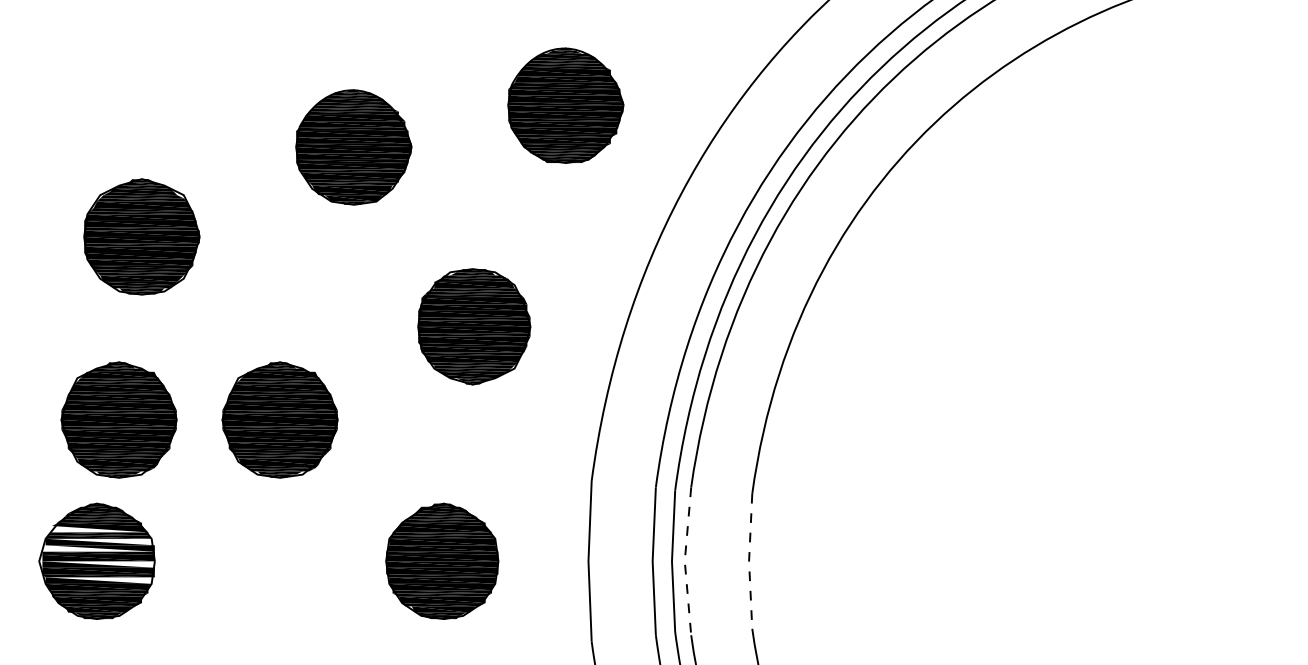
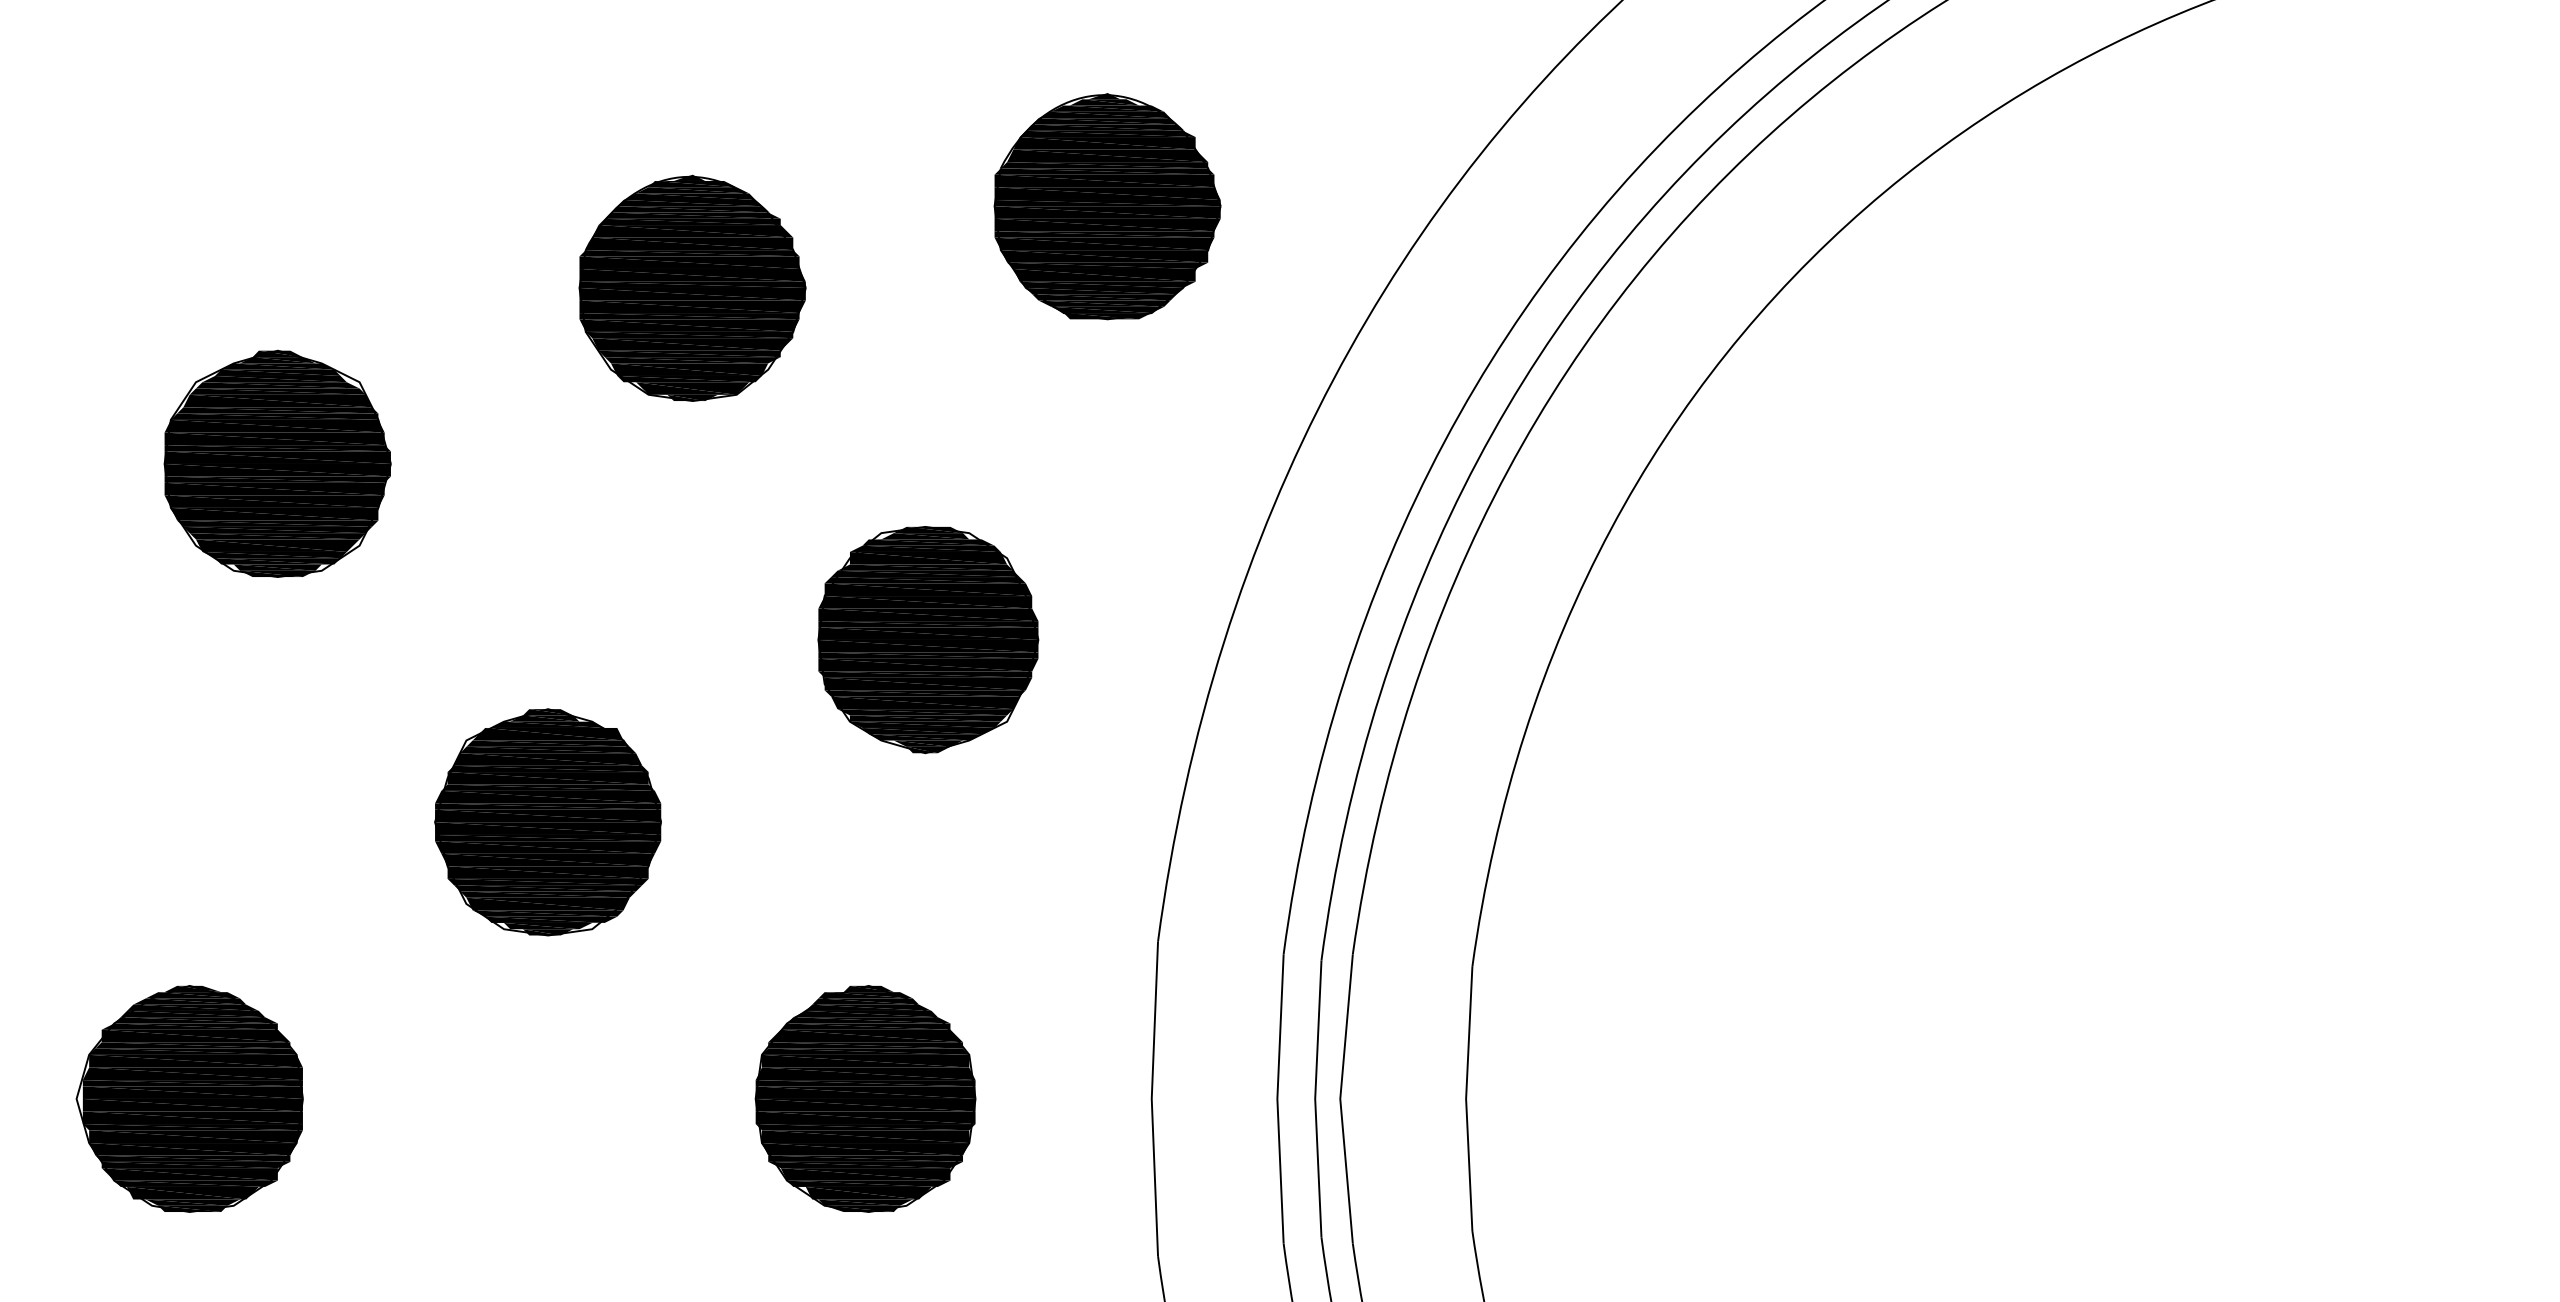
part: (118, 419) -> (231, 821), removed
fill: (100, 529) -> (196, 1036), added
fill: (99, 541) -> (194, 1060), added
fill: (98, 548) -> (192, 1073), added
line: (684, 561) -> (1339, 1099), dashed -> solid
line: (749, 561) -> (1466, 1099), dashed -> solid
fill: (98, 564) -> (192, 1105), added
fill: (99, 580) -> (194, 1136), added

